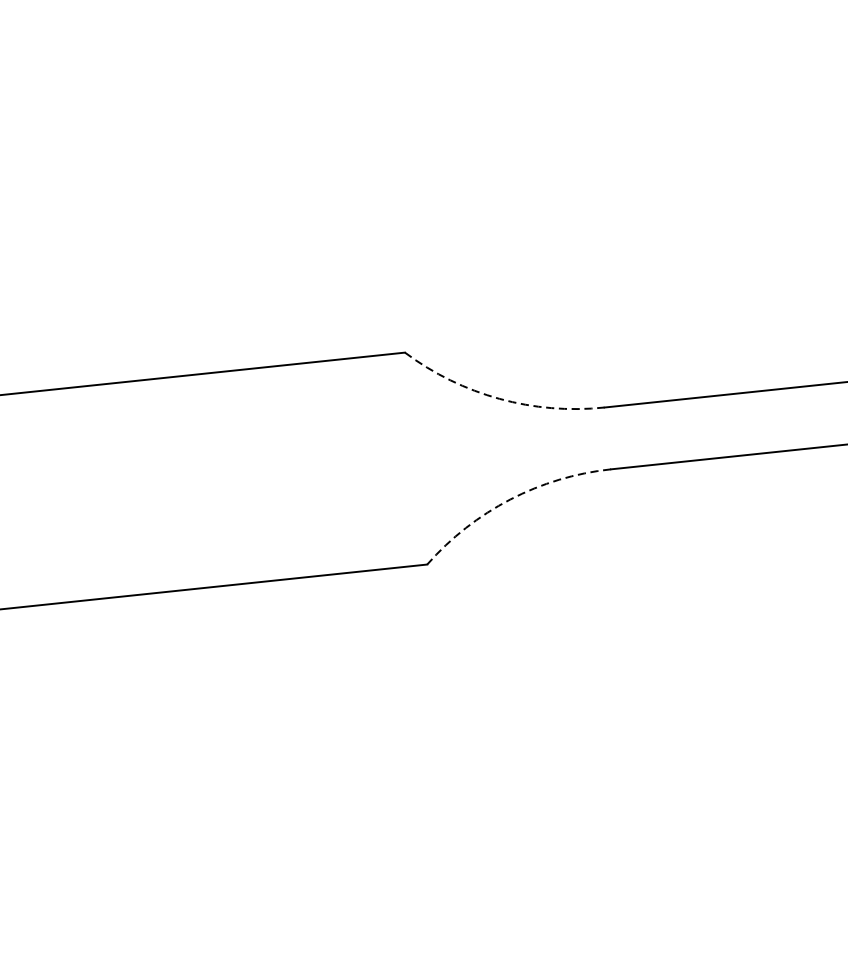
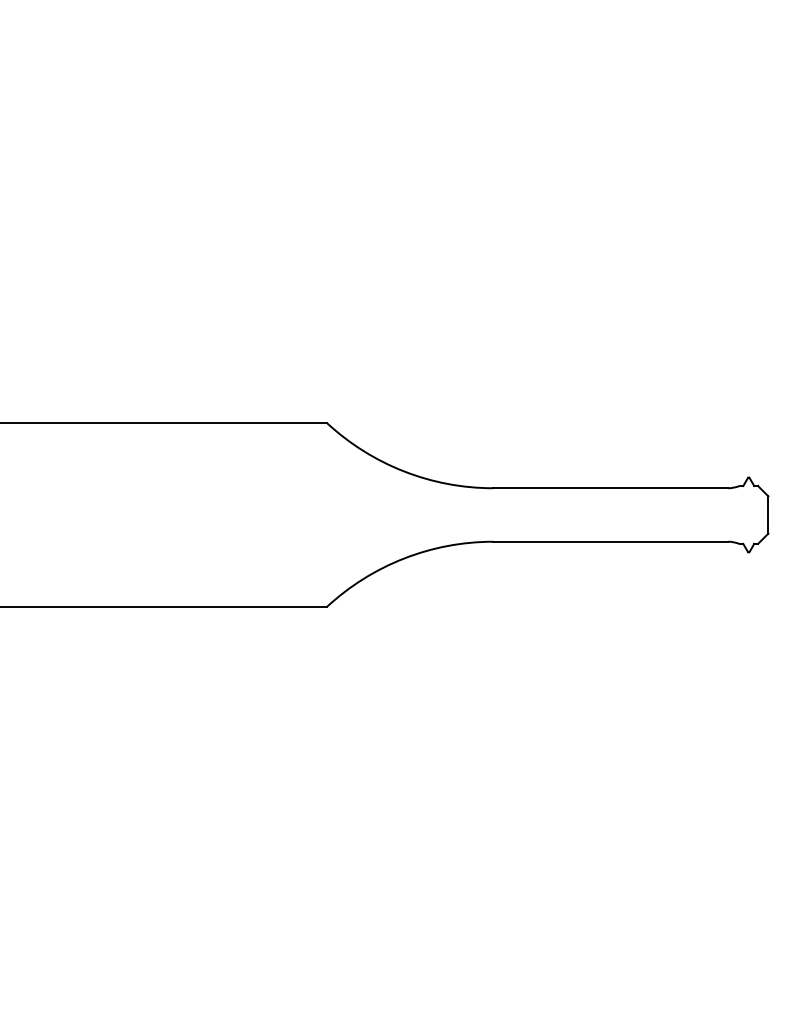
arc: (500, 398) -> (404, 471), dashed -> solid
arc: (510, 499) -> (404, 558), dashed -> solid

